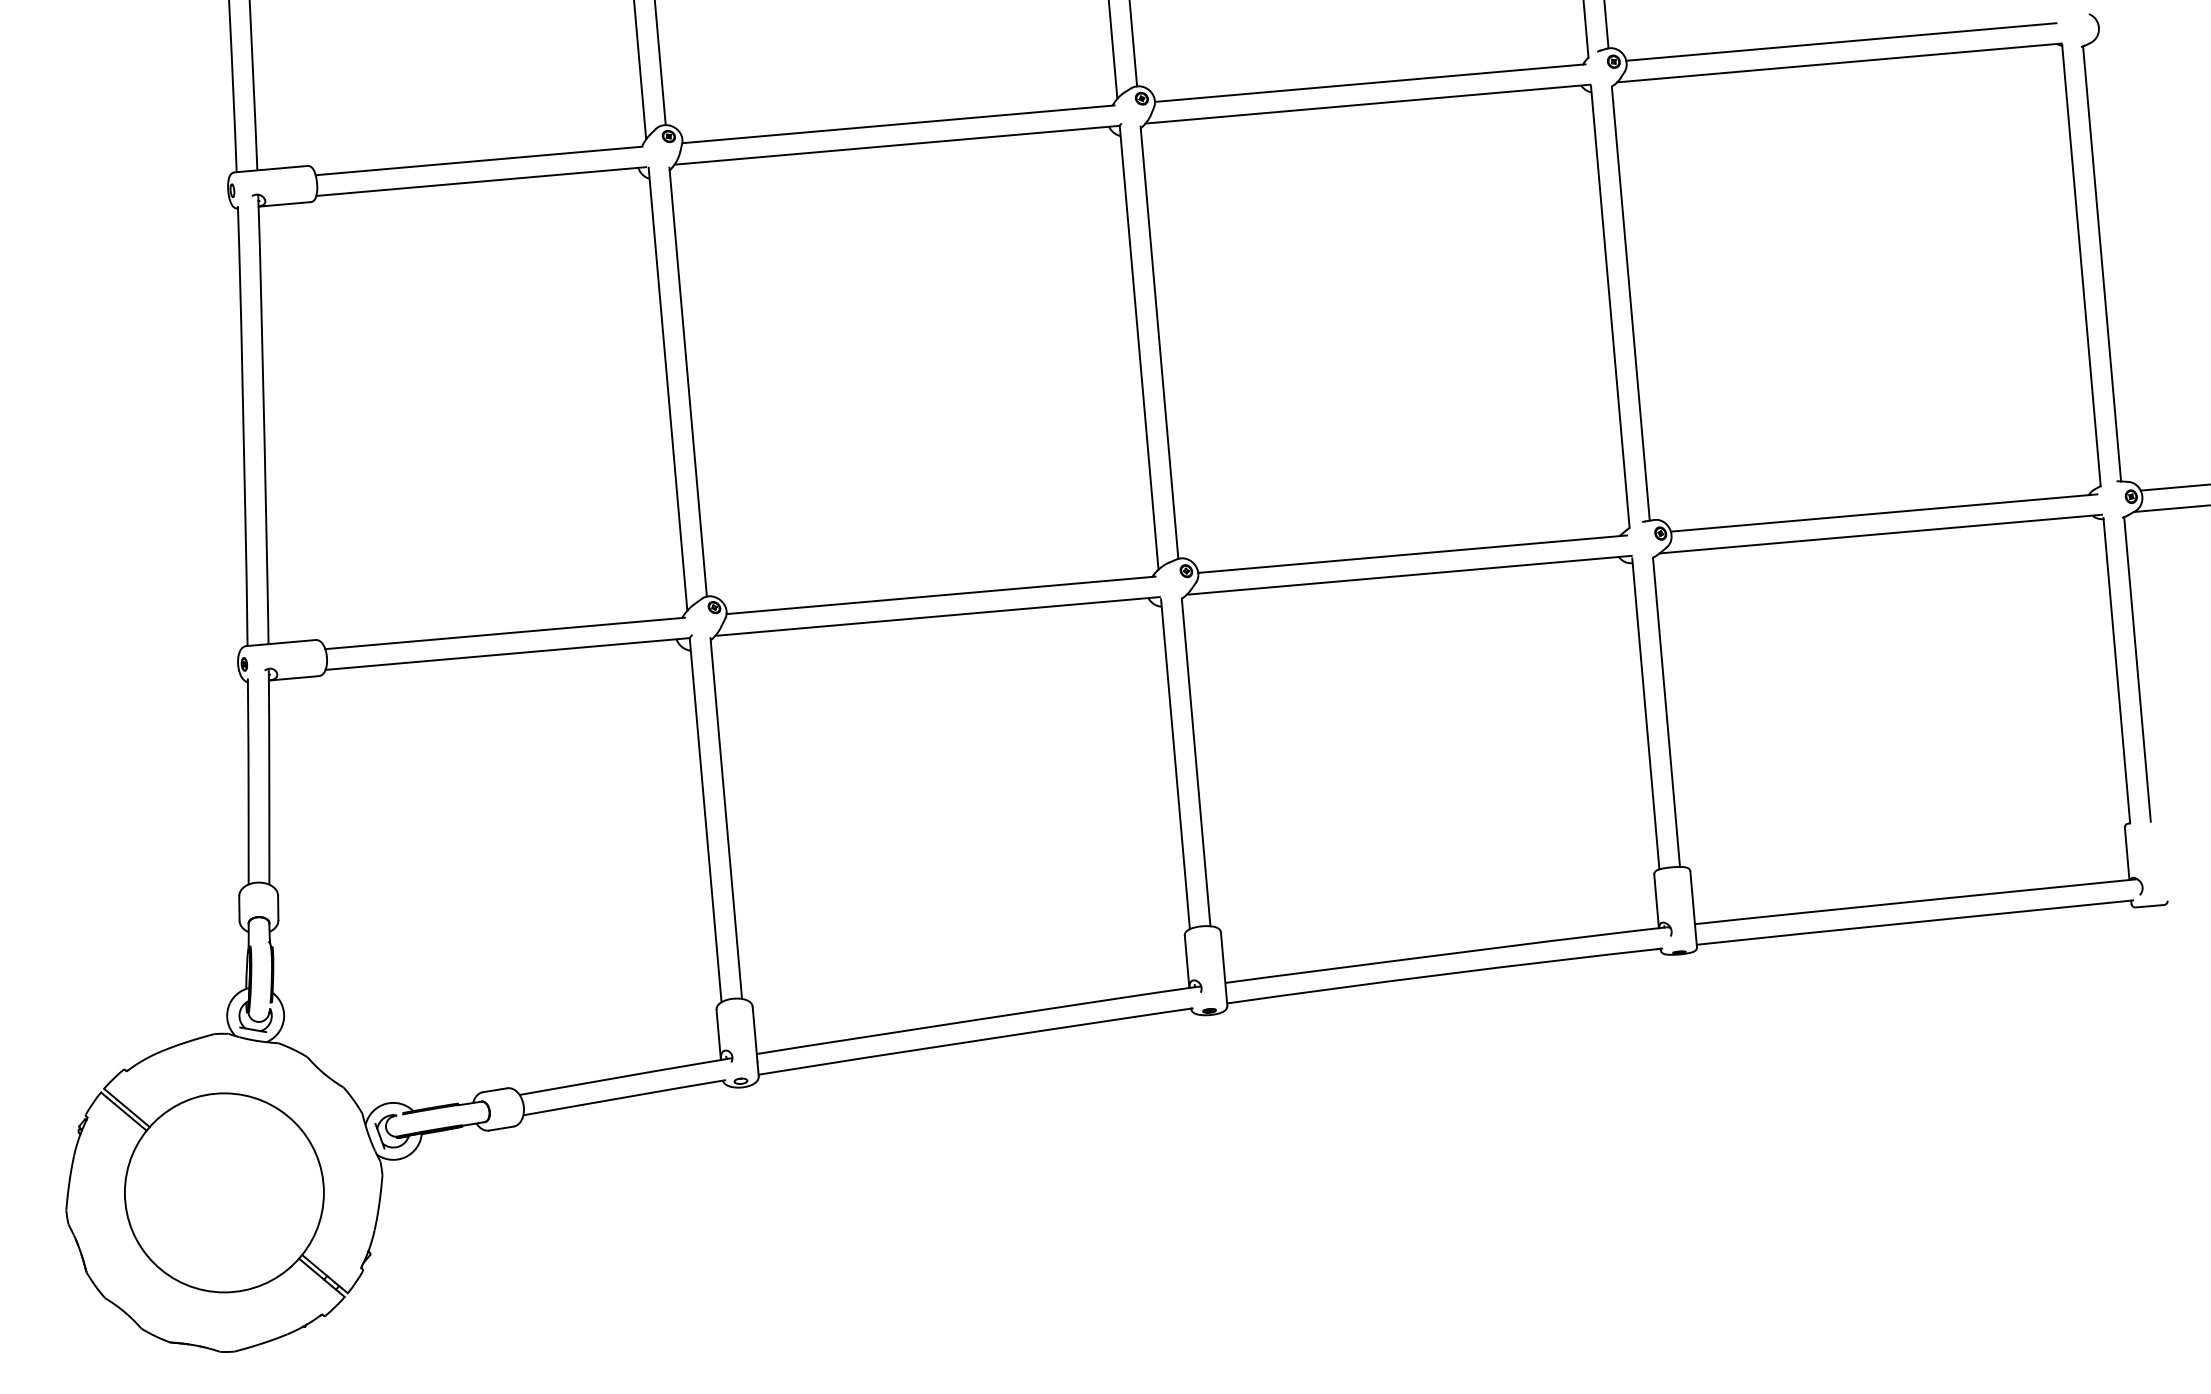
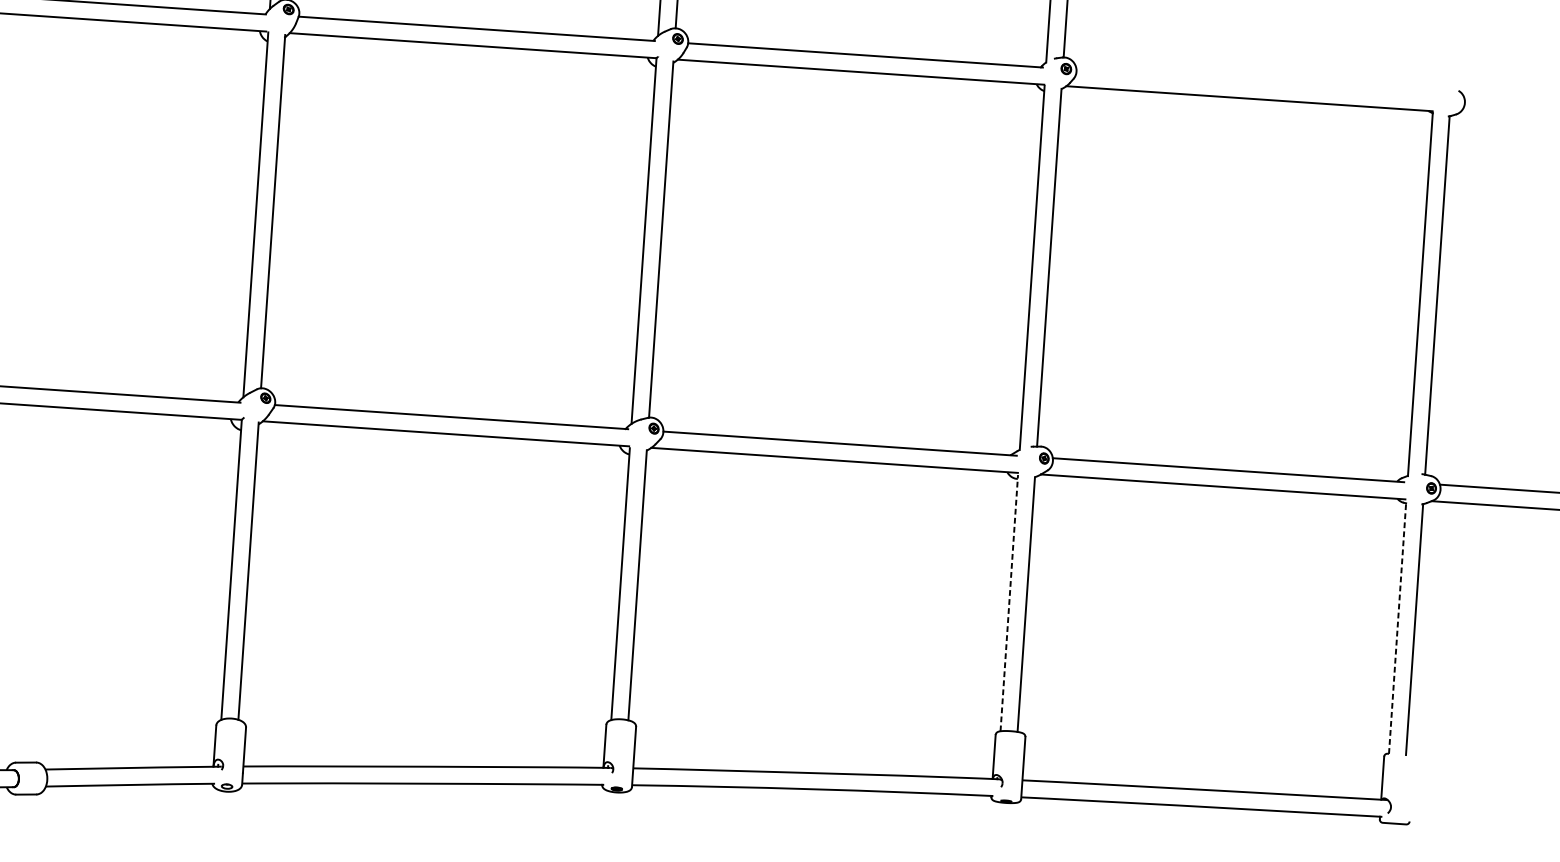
line: (1841, 41) -> (1253, 81), removed
line: (2116, 670) -> (1397, 627), solid -> dashed
line: (1645, 713) -> (1009, 602), solid -> dashed

